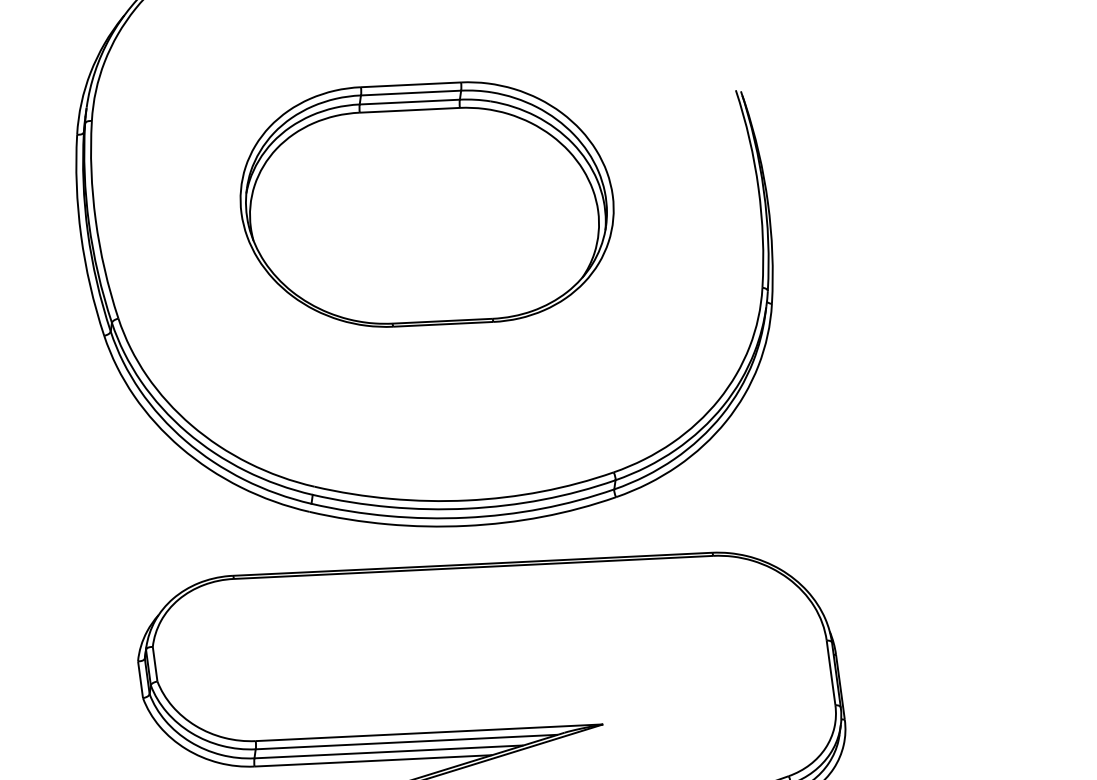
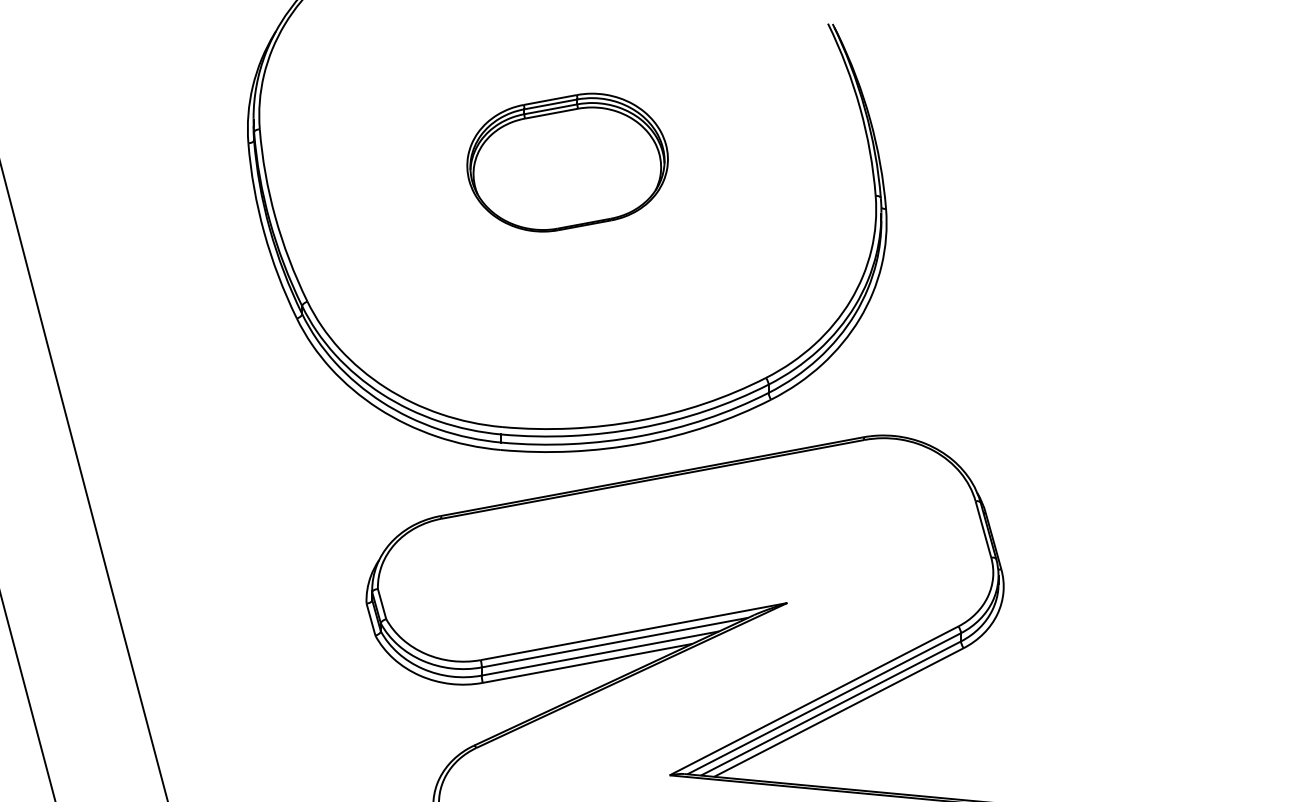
part: (426, 204) -> (567, 162), size x0.6

